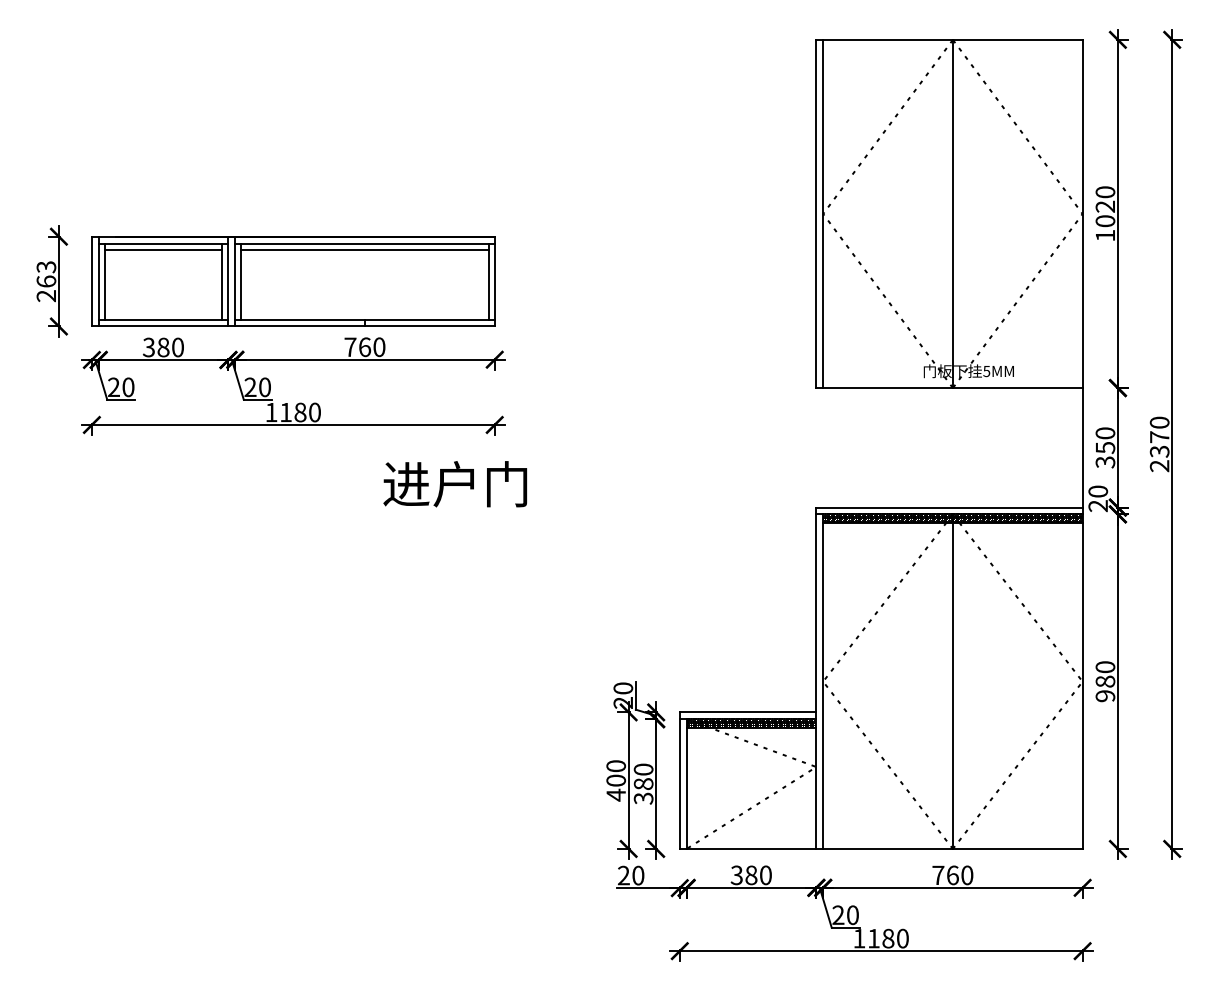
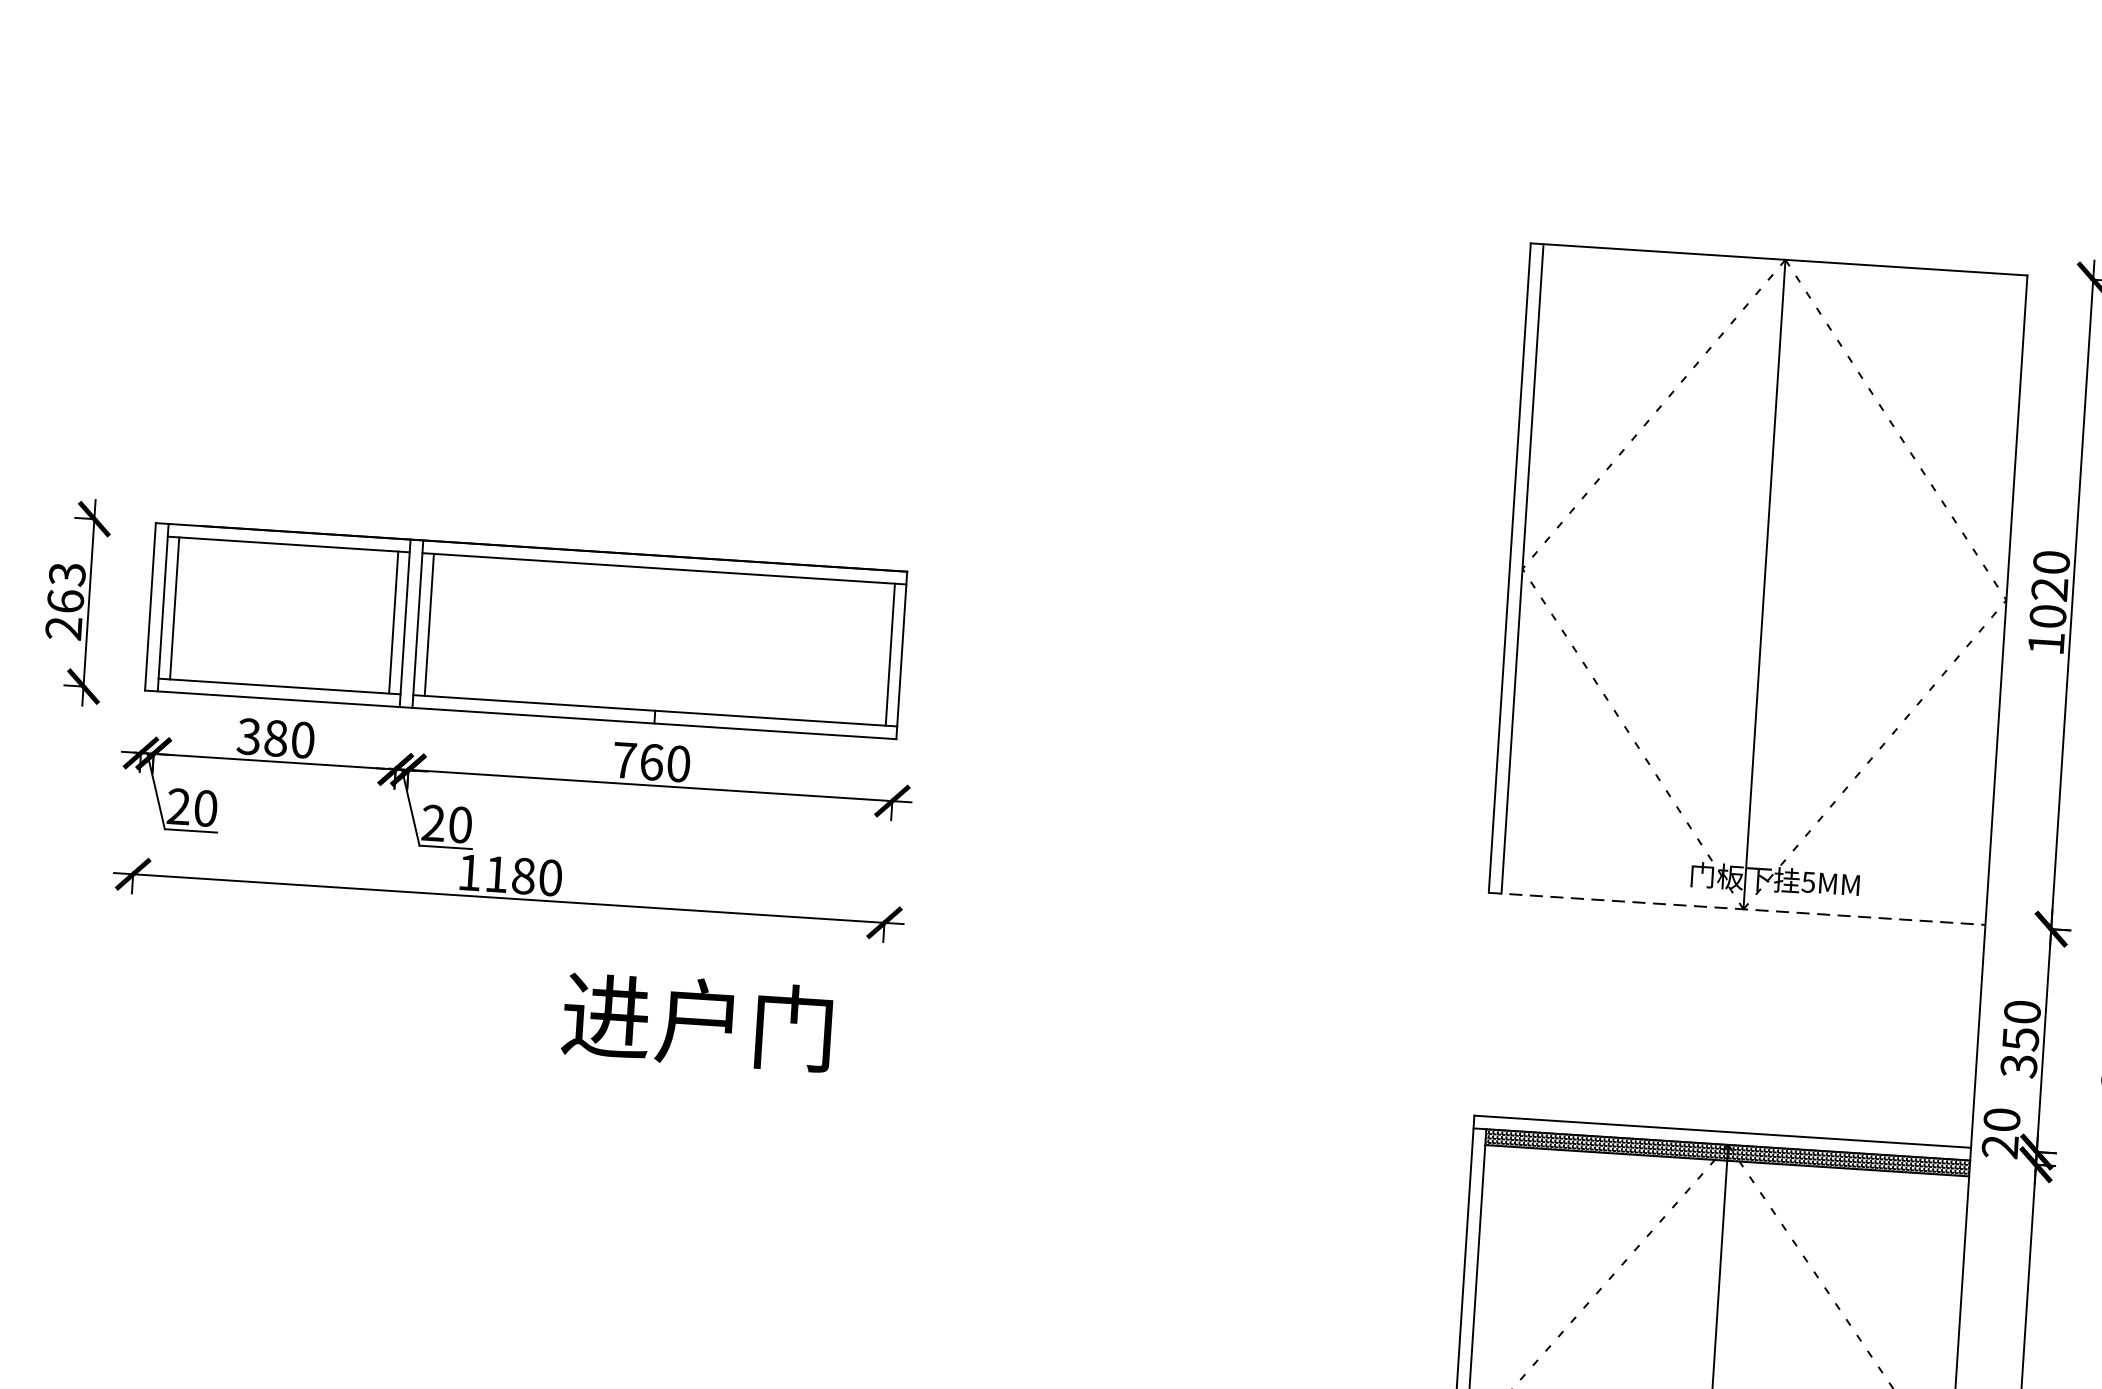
line: (163, 249) -> (287, 555), removed
line: (364, 249) -> (662, 579), removed
line: (950, 388) -> (1738, 909), solid -> dashed
text: (455, 484) -> (697, 1022), moved

